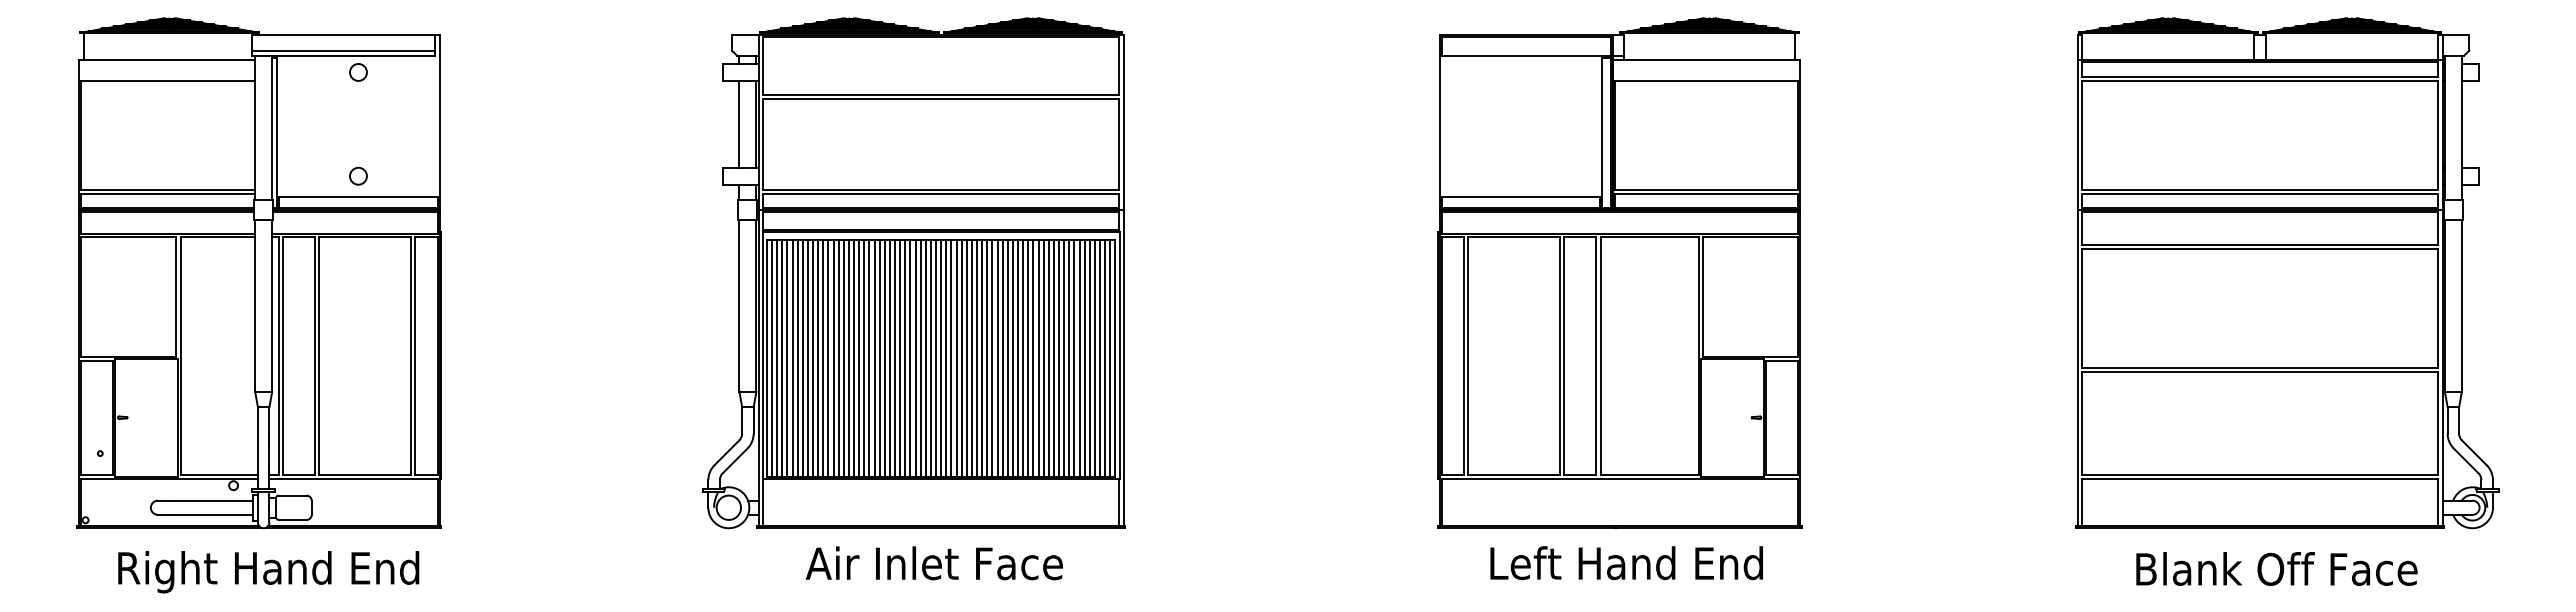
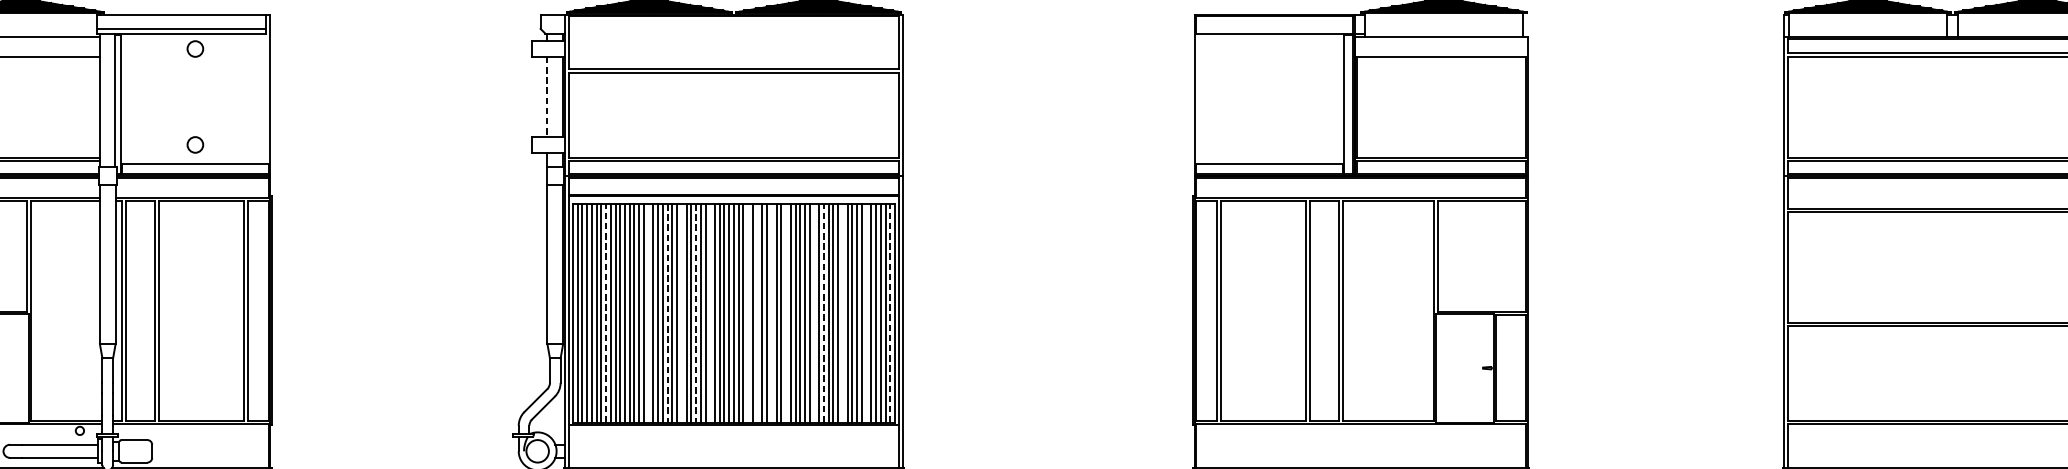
line: (739, 124) -> (547, 97), solid -> dashed
line: (802, 358) -> (605, 313), solid -> dashed
line: (848, 358) -> (648, 313), removed
line: (884, 358) -> (681, 313), removed
line: (915, 358) -> (710, 313), removed
line: (956, 358) -> (748, 313), removed
line: (966, 358) -> (757, 313), removed
line: (982, 358) -> (772, 313), removed
line: (997, 358) -> (785, 313), removed
line: (1028, 358) -> (814, 313), removed
line: (1038, 358) -> (823, 313), solid -> dashed
line: (1059, 358) -> (843, 313), removed
line: (1084, 358) -> (866, 313), removed
line: (1110, 358) -> (890, 313), solid -> dashed
line: (869, 359) -> (667, 314), solid -> dashed
line: (900, 359) -> (696, 314), solid -> dashed

